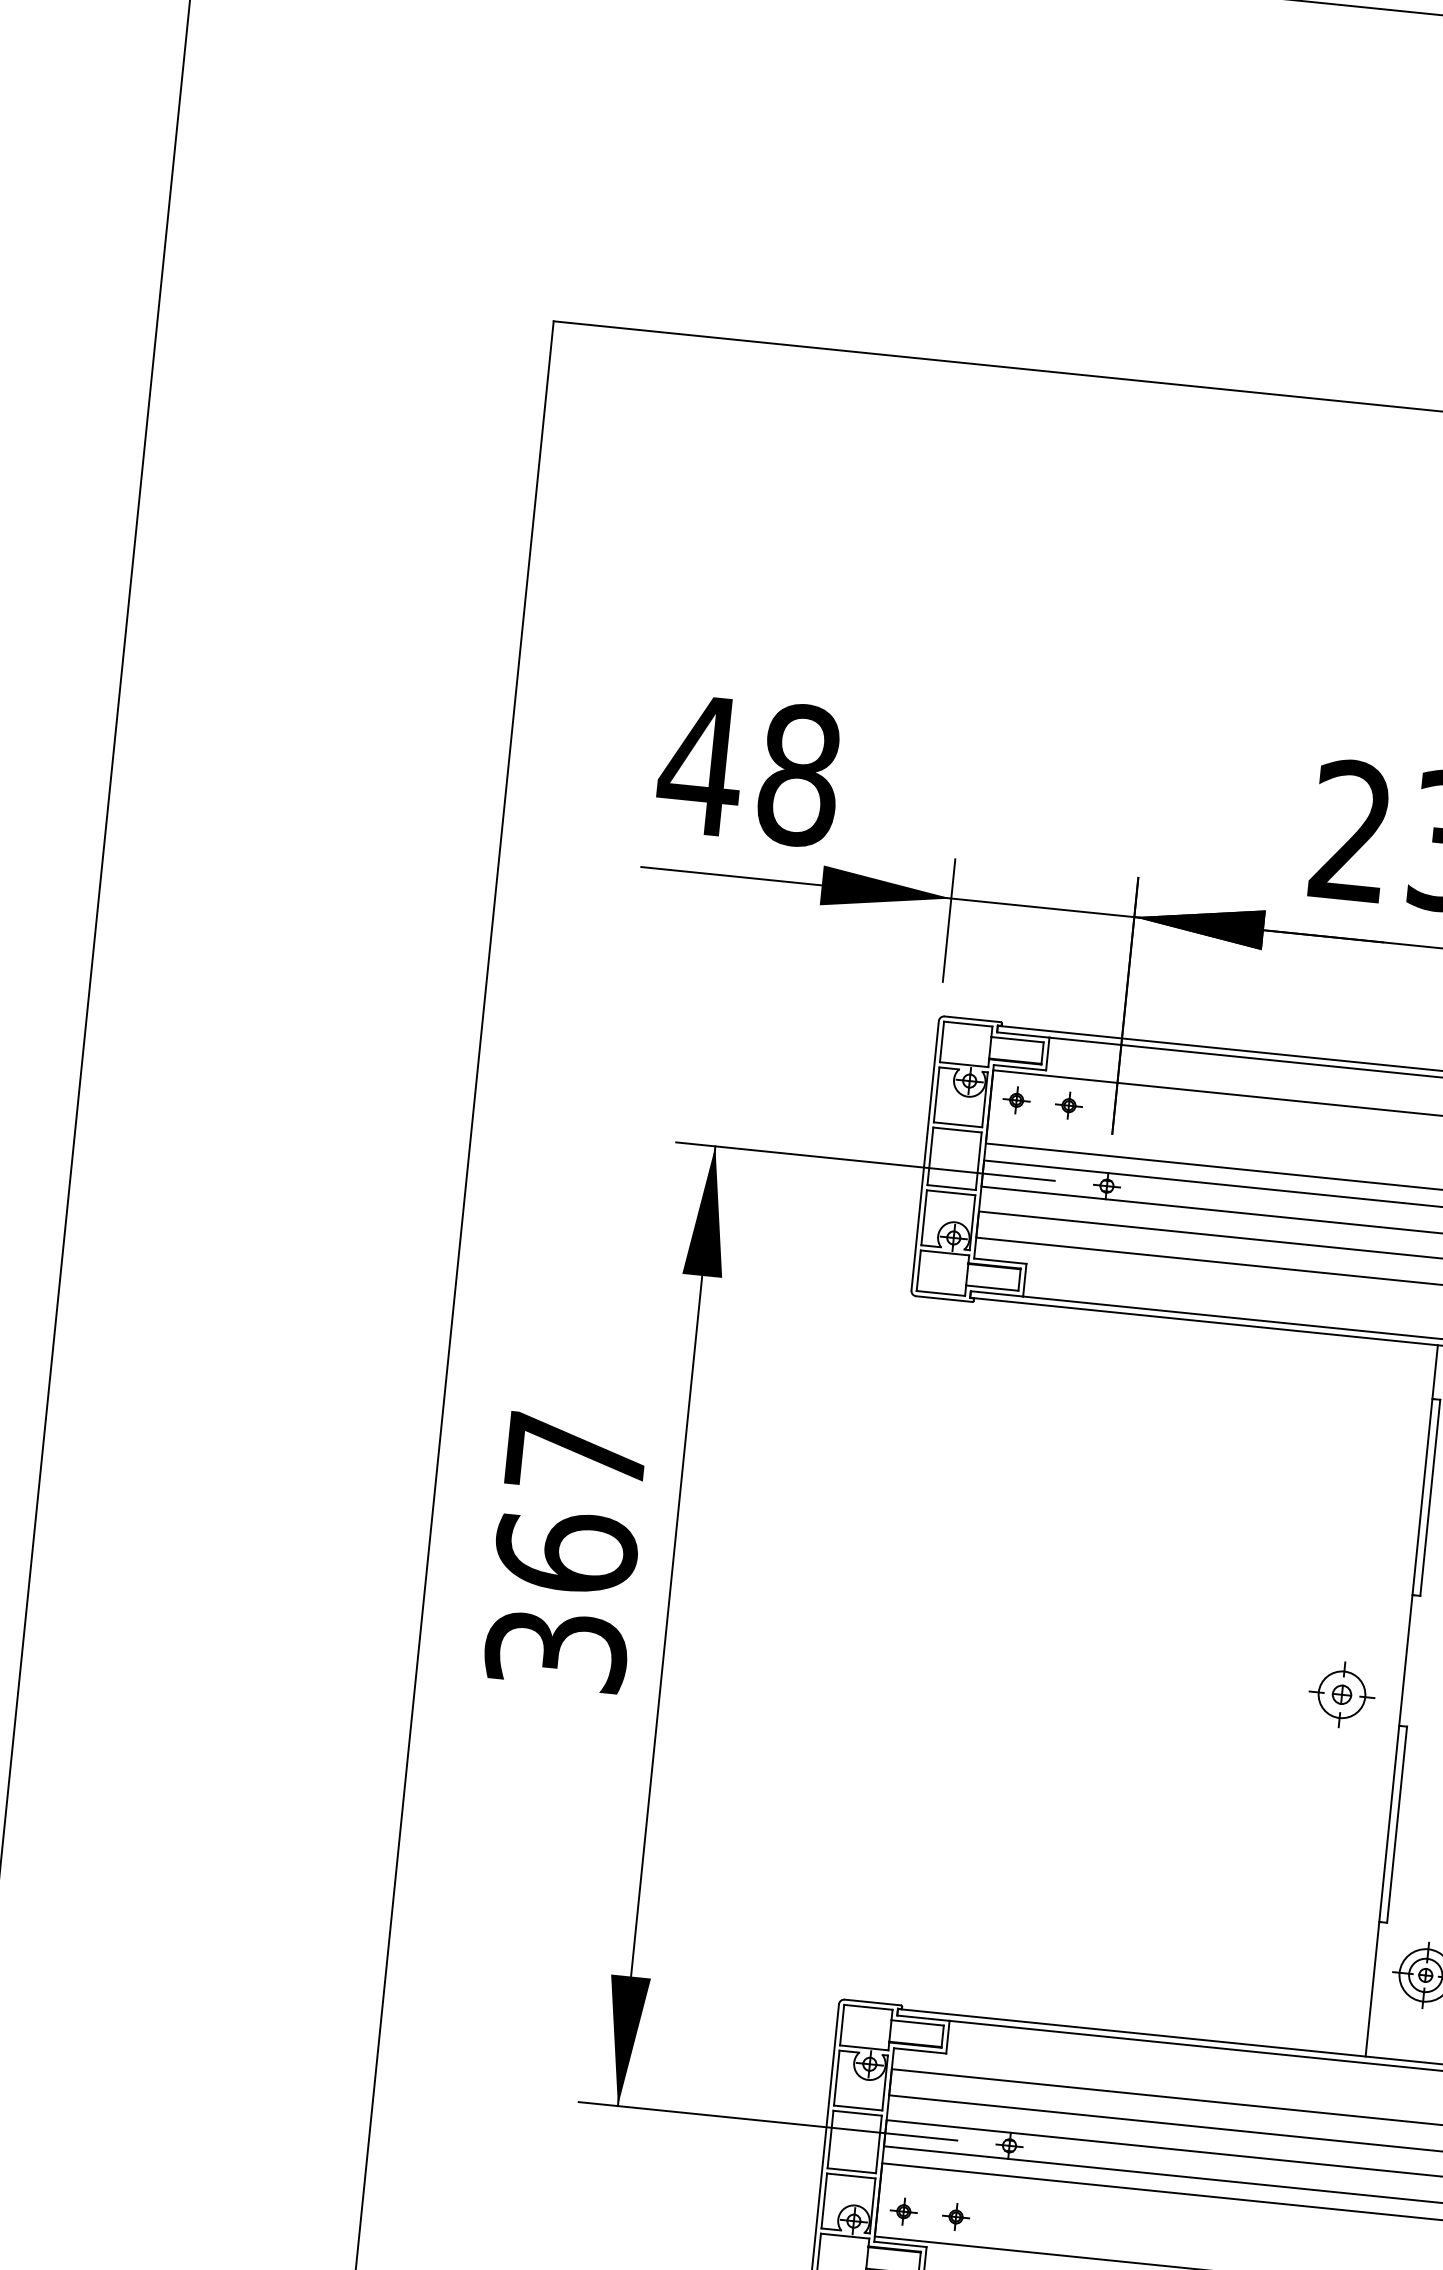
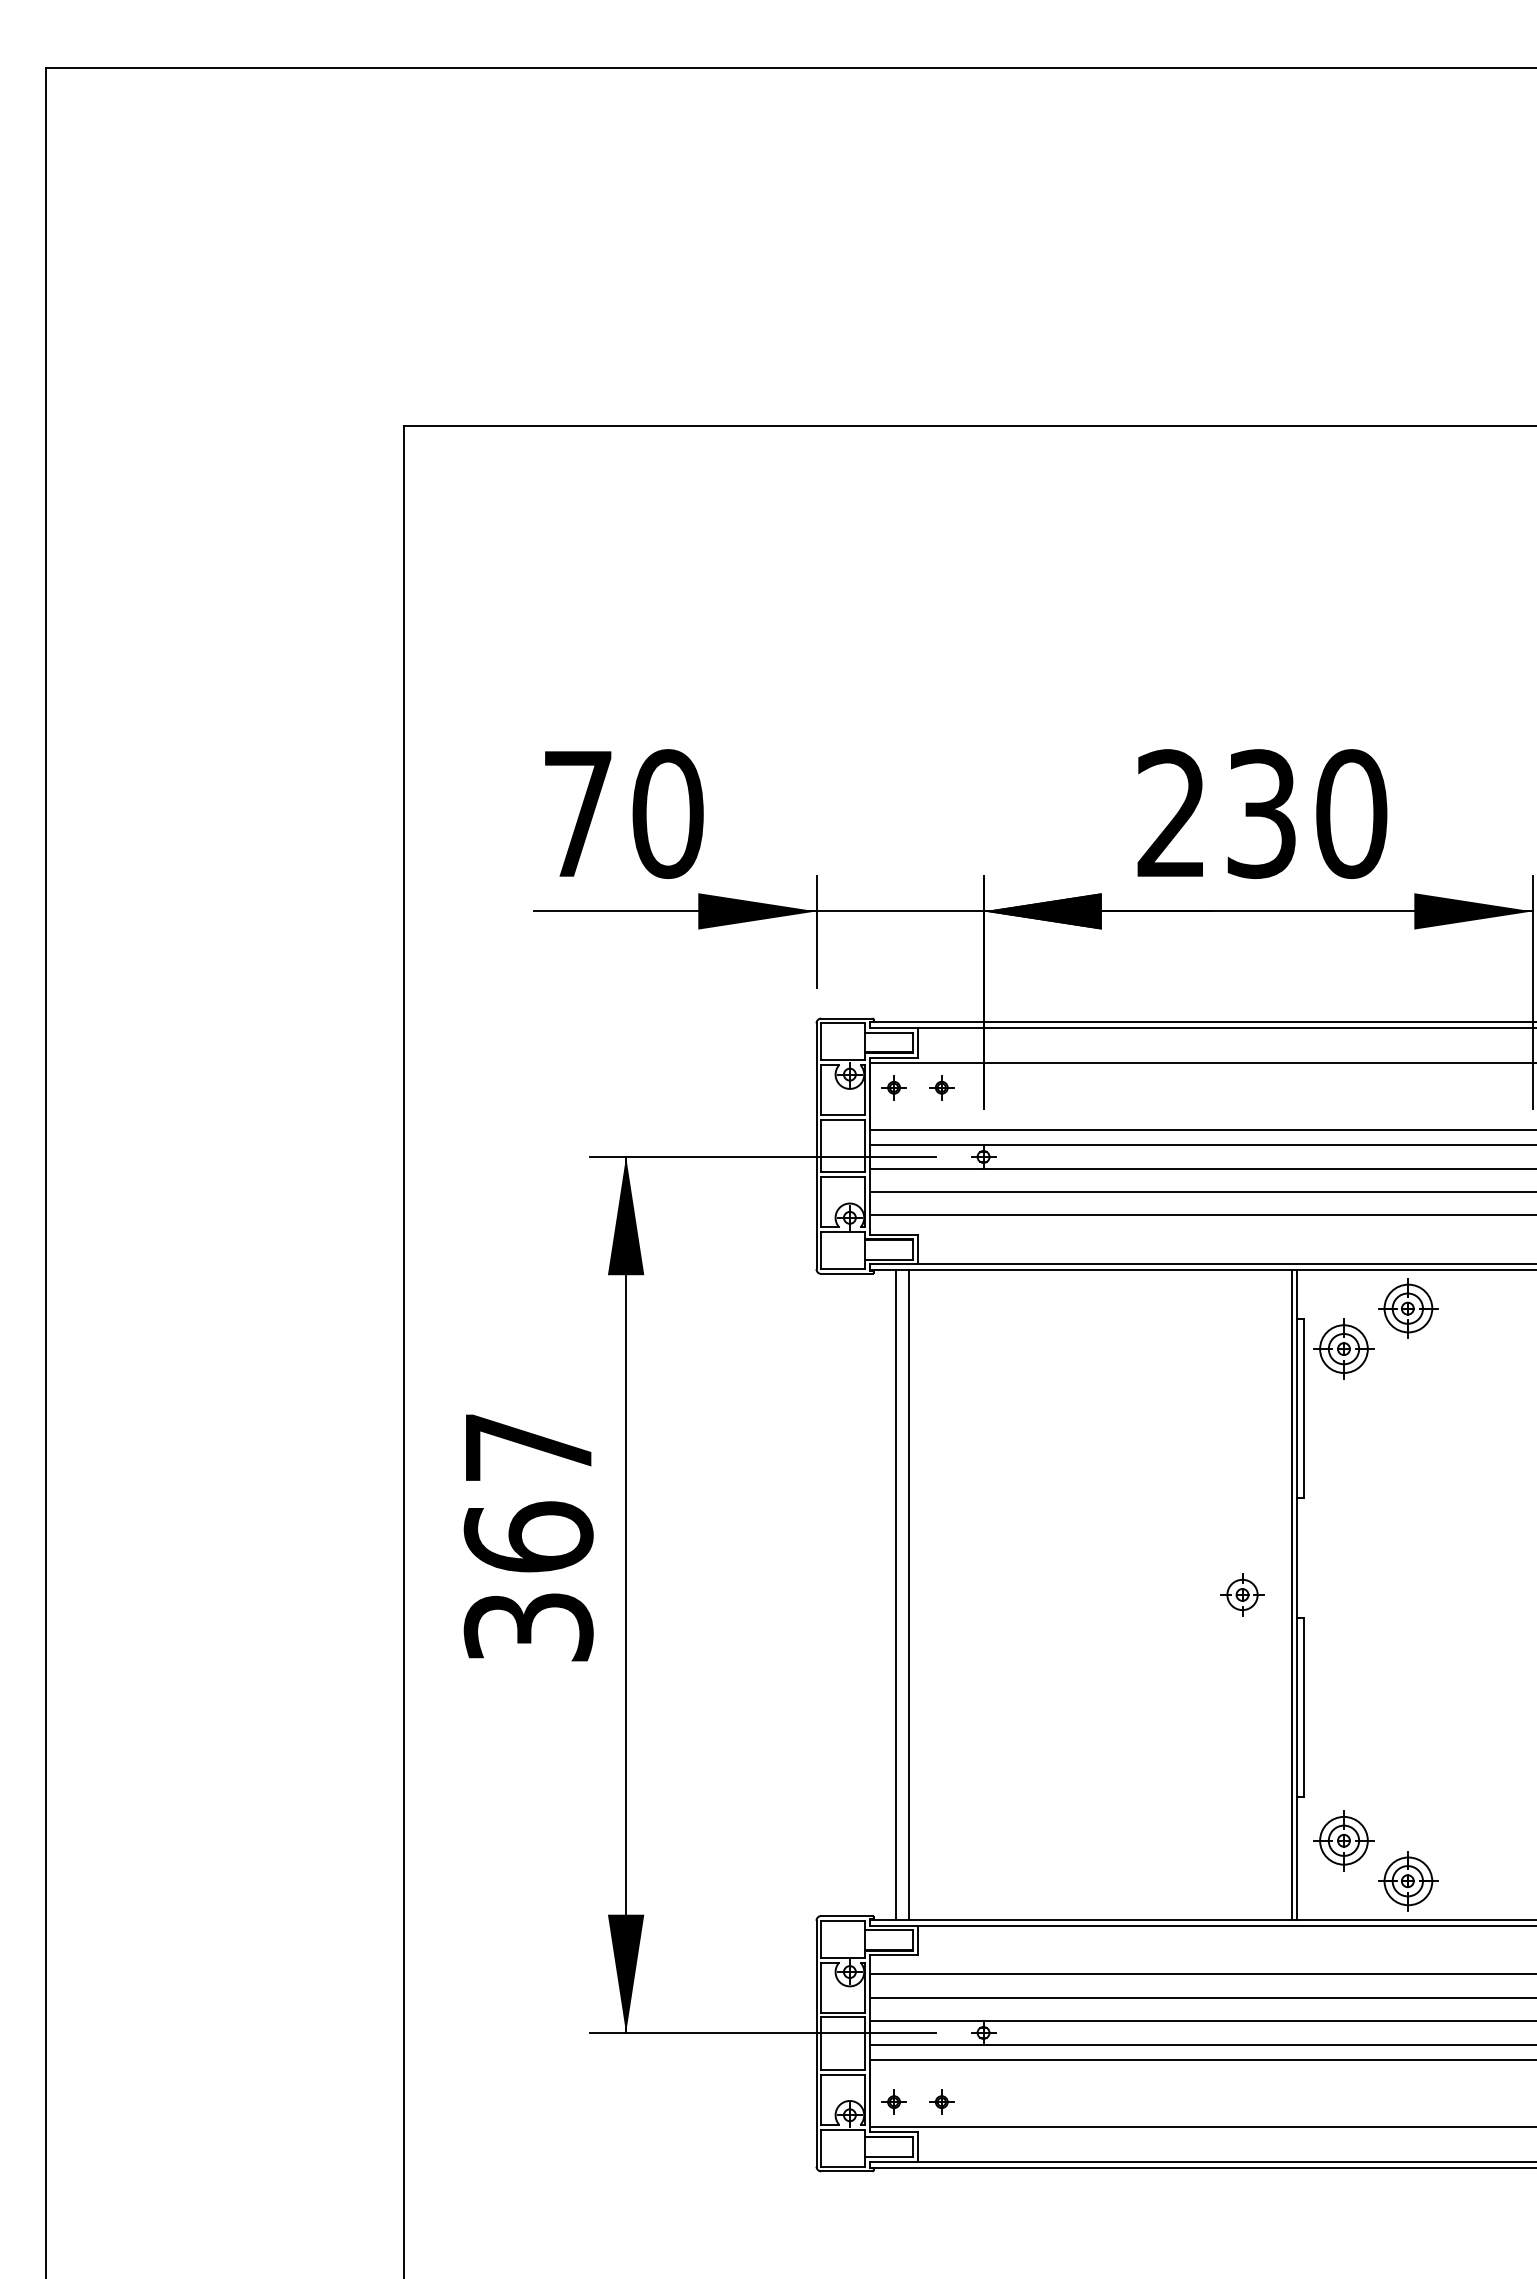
text: (748, 769) -> (621, 813), 48 -> 70
line: (962, 1655) -> (896, 1594), added
line: (976, 1657) -> (908, 1594), added
part: (1341, 1694) -> (1242, 1594), size x0.71
line: (1396, 1699) -> (1292, 1594), added

